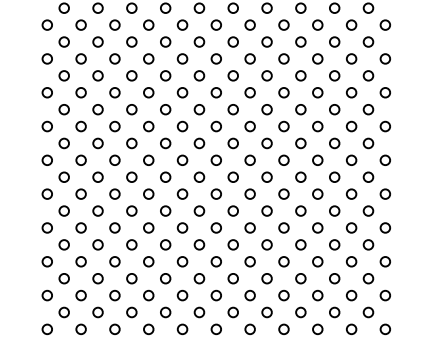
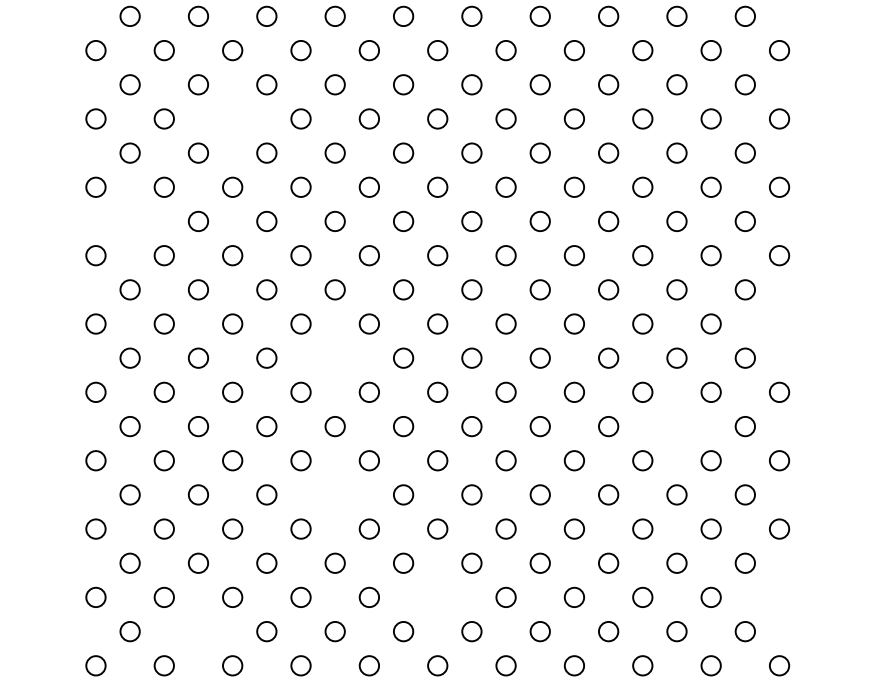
circle: (114, 58) -> (231, 118), removed
circle: (63, 109) -> (128, 221), removed
circle: (384, 159) -> (777, 322), removed
circle: (165, 176) -> (334, 356), removed
circle: (334, 210) -> (676, 425), removed
circle: (165, 244) -> (334, 494), removed
circle: (215, 295) -> (435, 597), removed
circle: (384, 295) -> (777, 597), removed
circle: (97, 312) -> (197, 631), removed

